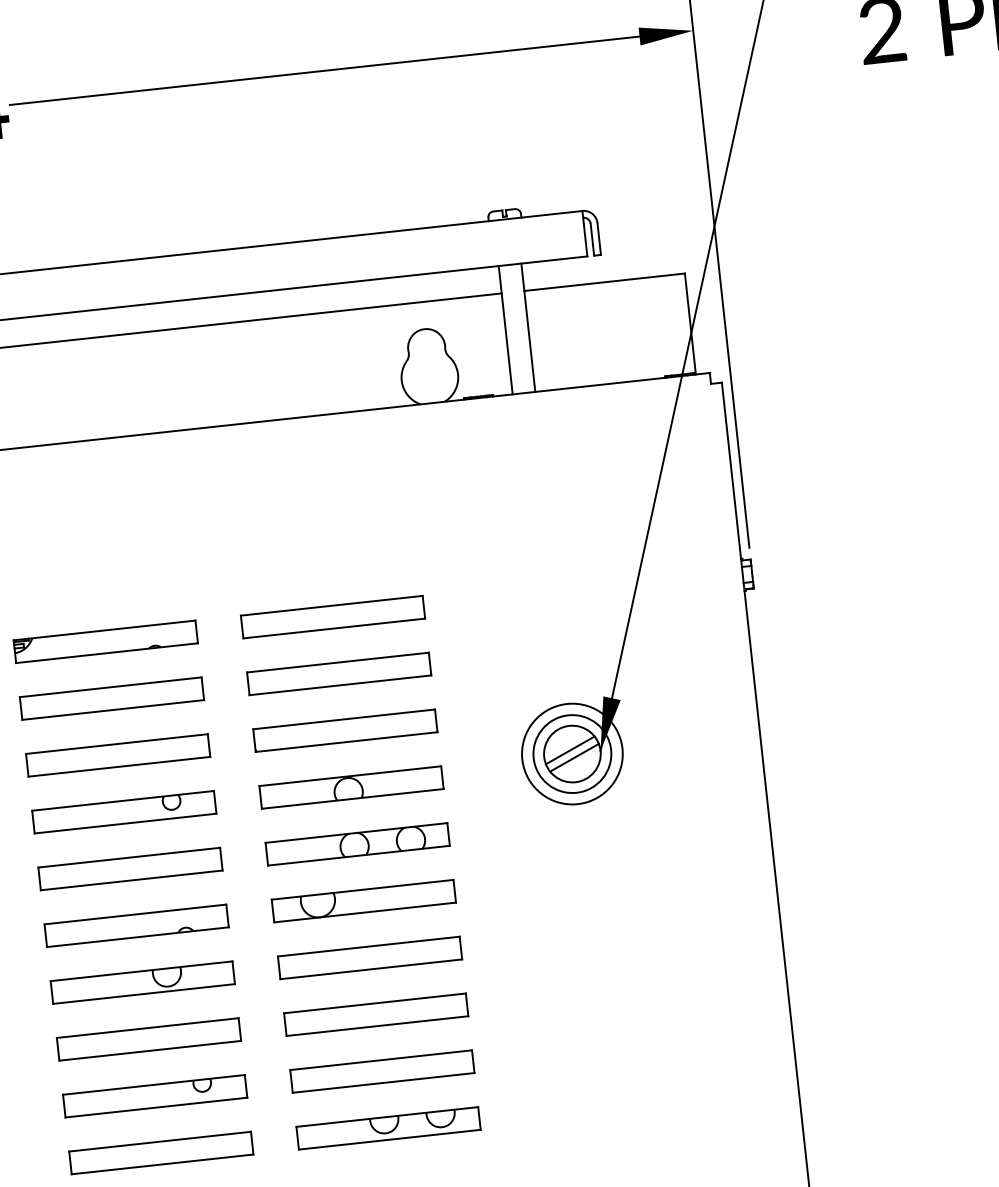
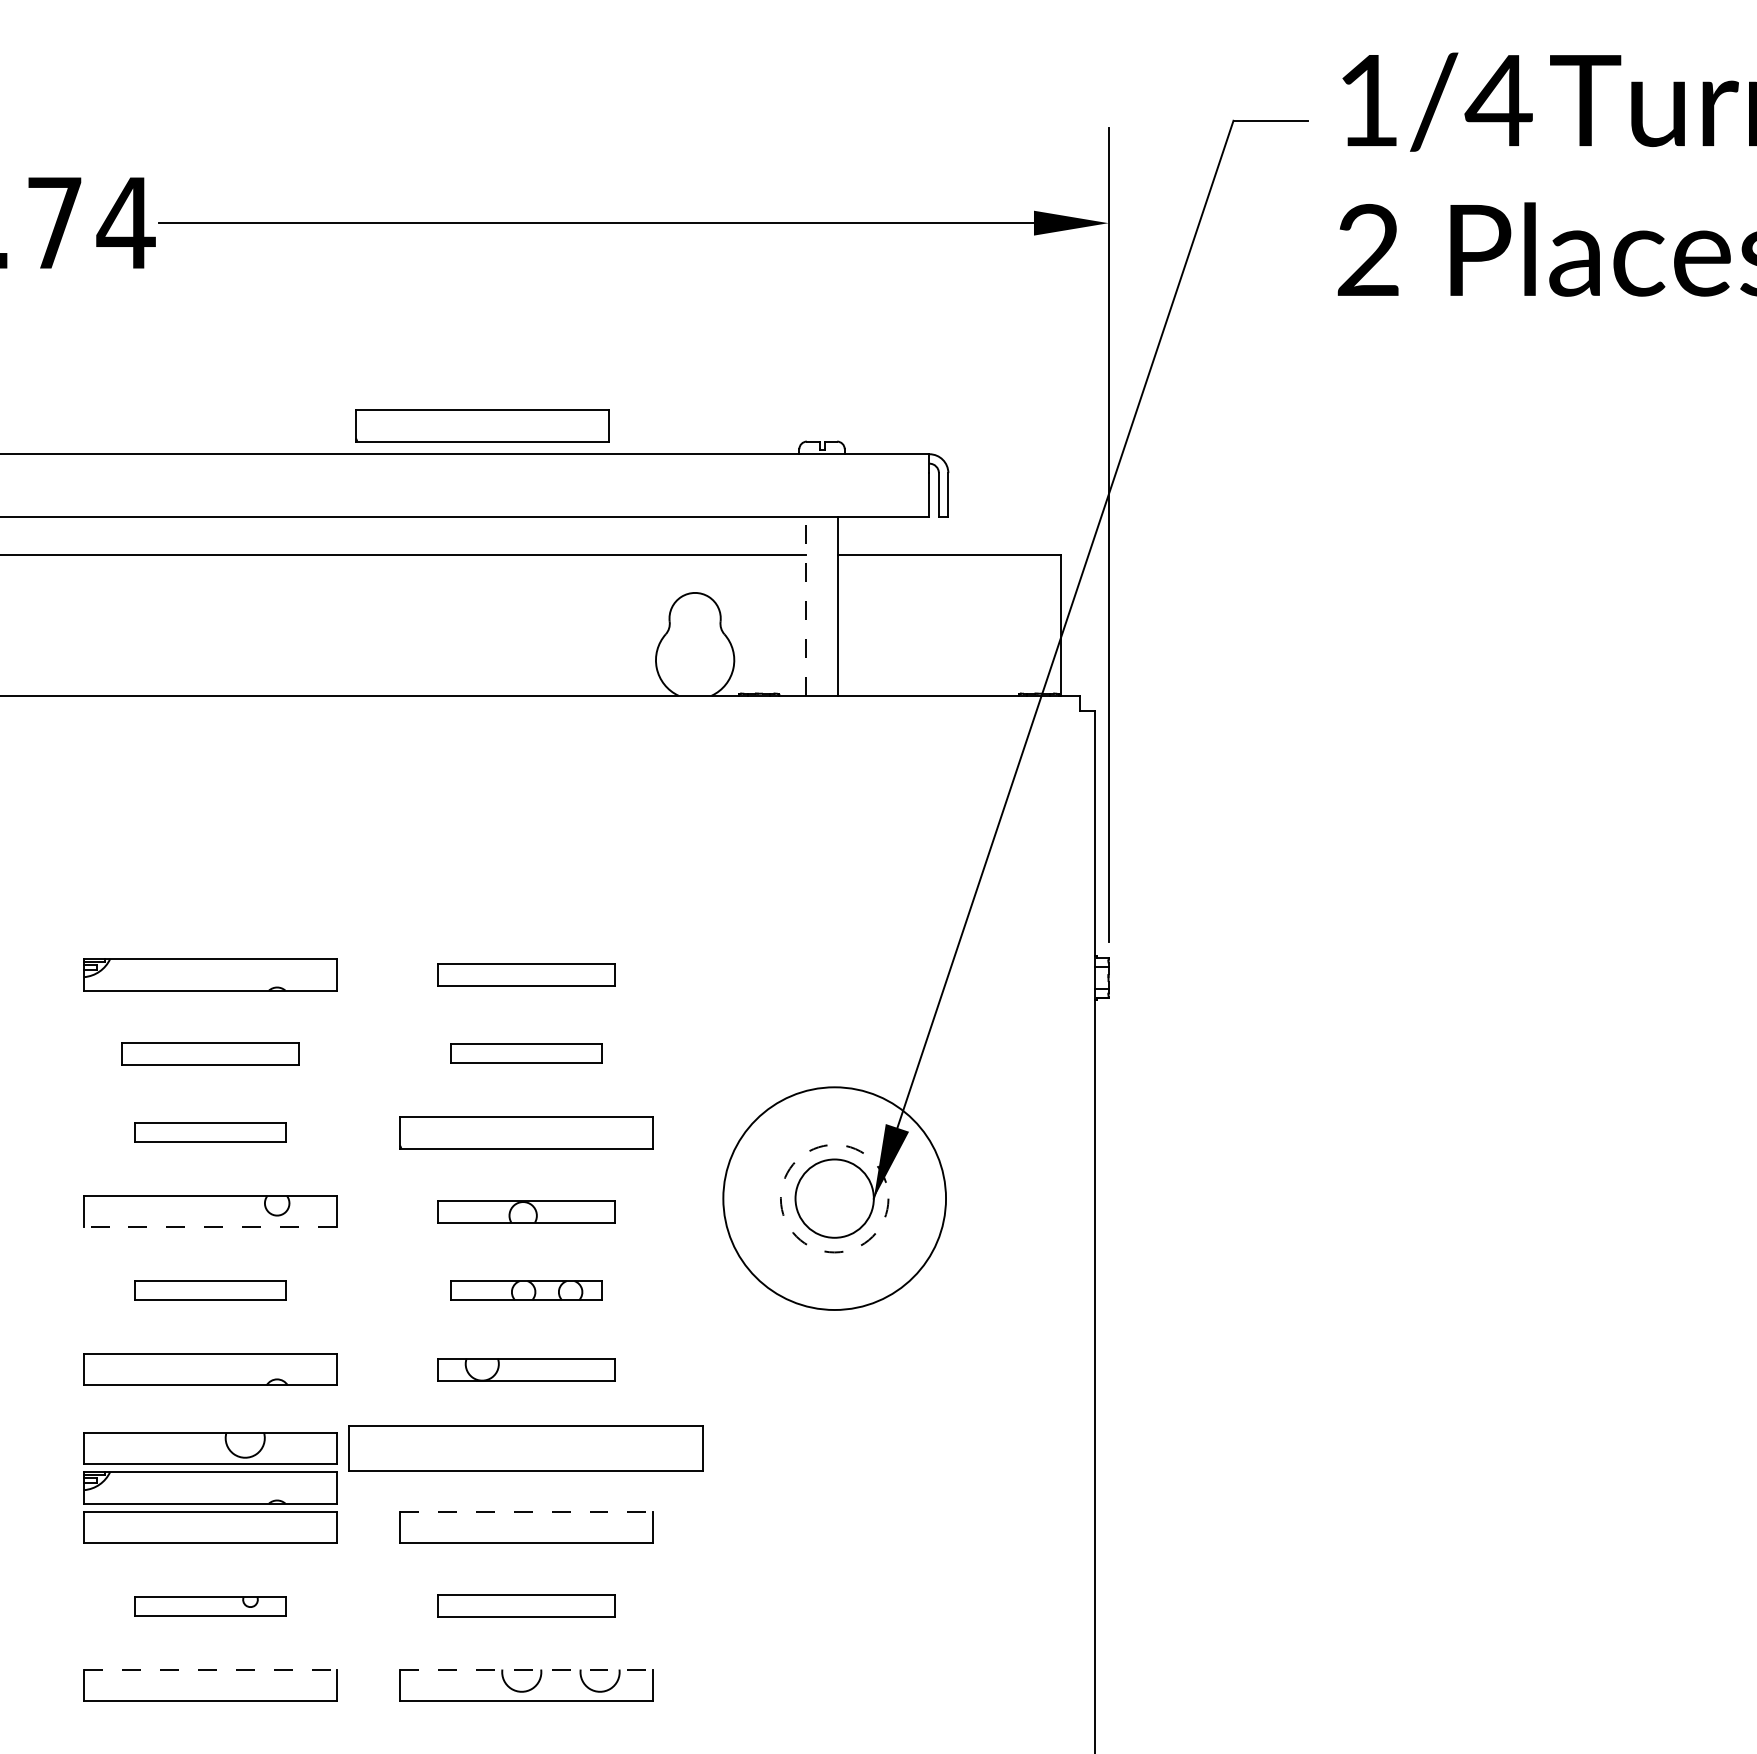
part: (258, 225) -> (482, 425), added
line: (505, 330) -> (806, 606), solid -> dashed
part: (333, 616) -> (526, 974), size x0.7
part: (339, 673) -> (526, 1053), size x0.6
part: (111, 698) -> (210, 1053), size x0.7
line: (569, 749) -> (831, 1192), removed
circle: (572, 753) -> (834, 1198), size x1.6
circle: (572, 753) -> (834, 1198), solid -> dashed
part: (118, 755) -> (210, 1132), size x0.6
line: (574, 757) -> (836, 1203), removed
part: (351, 787) -> (526, 1211), size x0.7
line: (125, 823) -> (210, 1227), solid -> dashed
part: (357, 844) -> (526, 1290), size x0.6
part: (130, 868) -> (210, 1290), size x0.6
part: (363, 901) -> (526, 1369), size x0.7
part: (370, 957) -> (526, 1448), size x1.4
line: (375, 1003) -> (526, 1511), solid -> dashed
part: (145, 1010) -> (210, 1487), added
part: (382, 1071) -> (526, 1606), size x0.7
part: (155, 1096) -> (210, 1606), size x0.6
line: (387, 1116) -> (526, 1669), solid -> dashed
line: (160, 1141) -> (211, 1669), solid -> dashed

